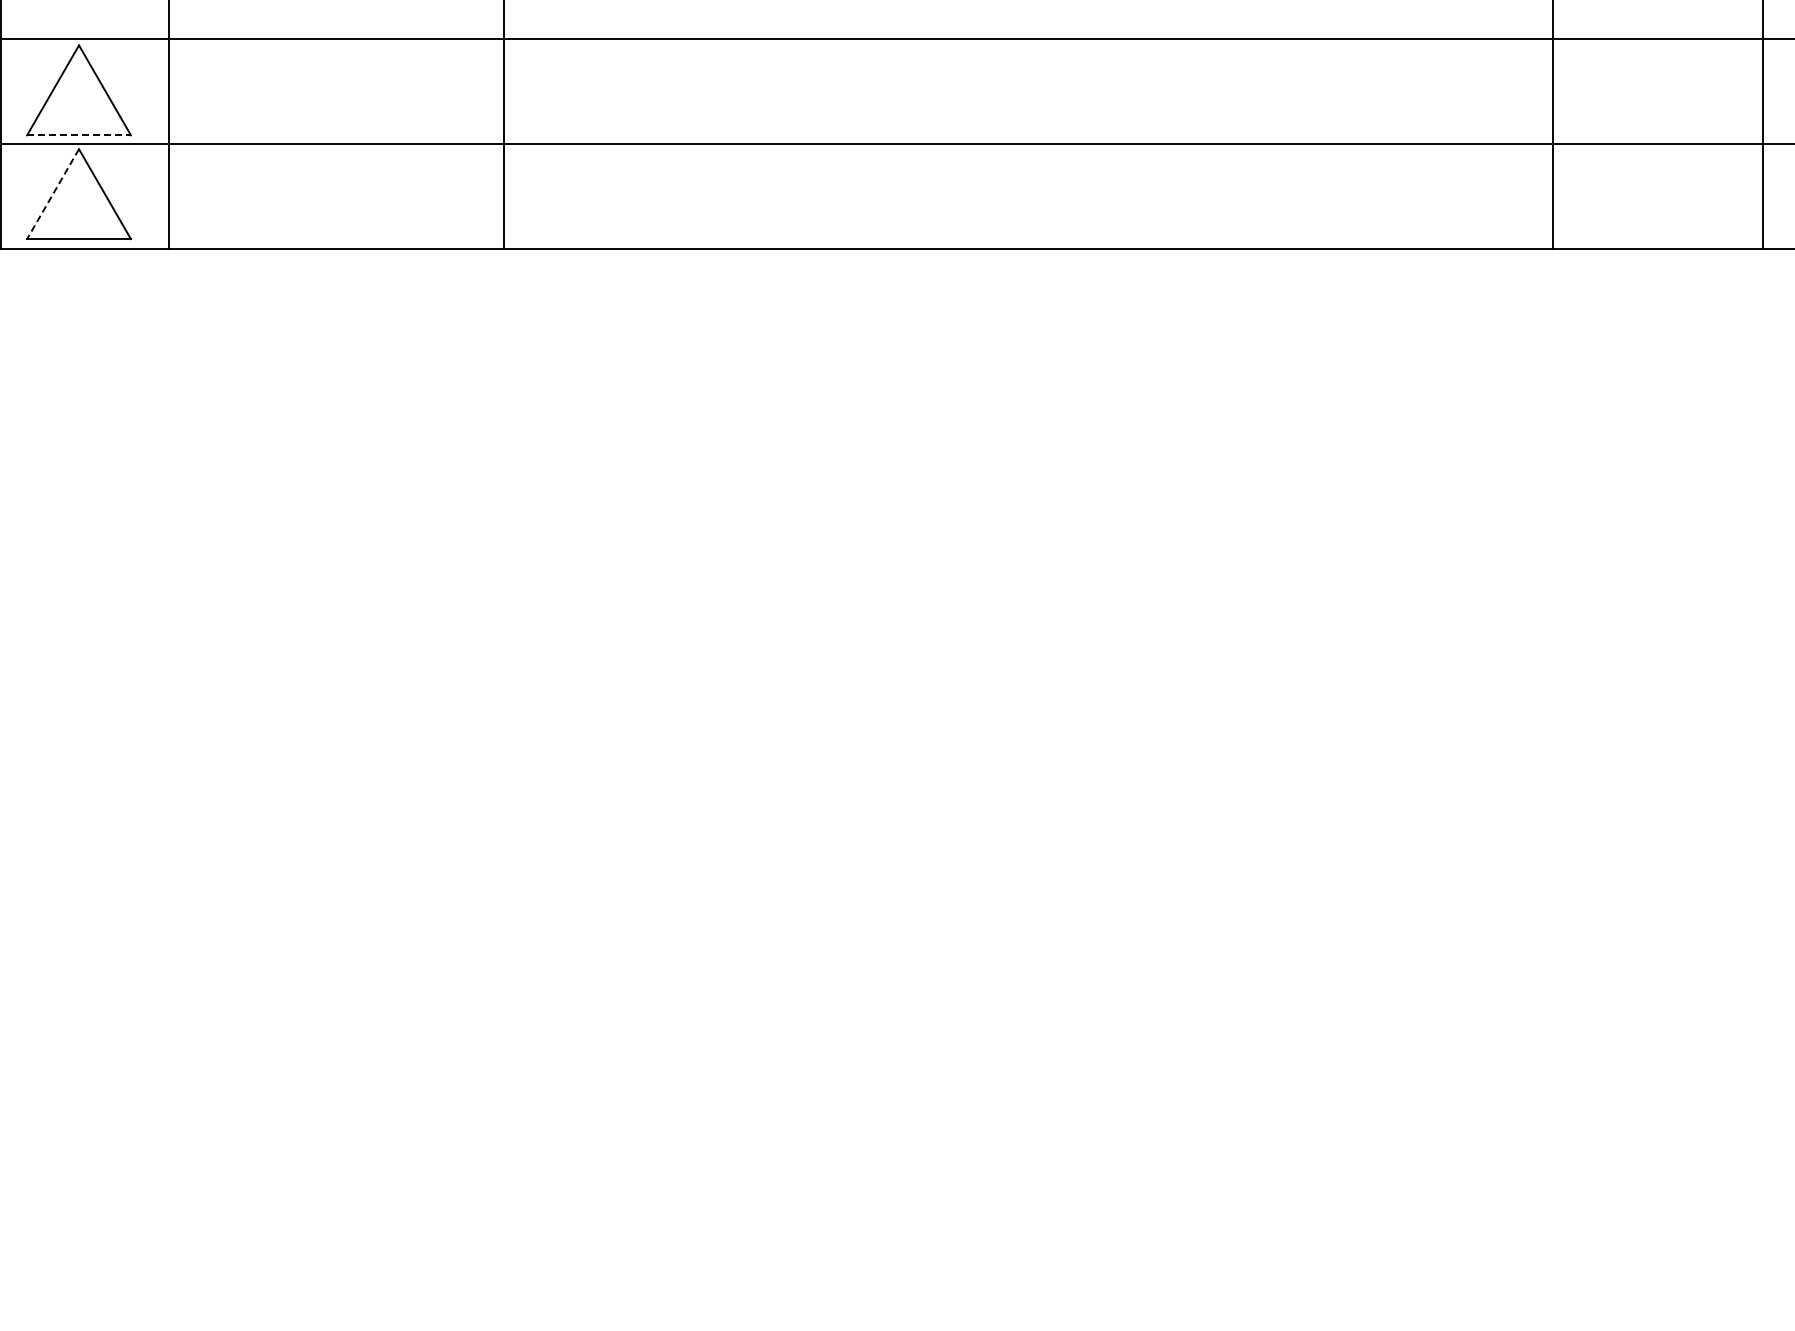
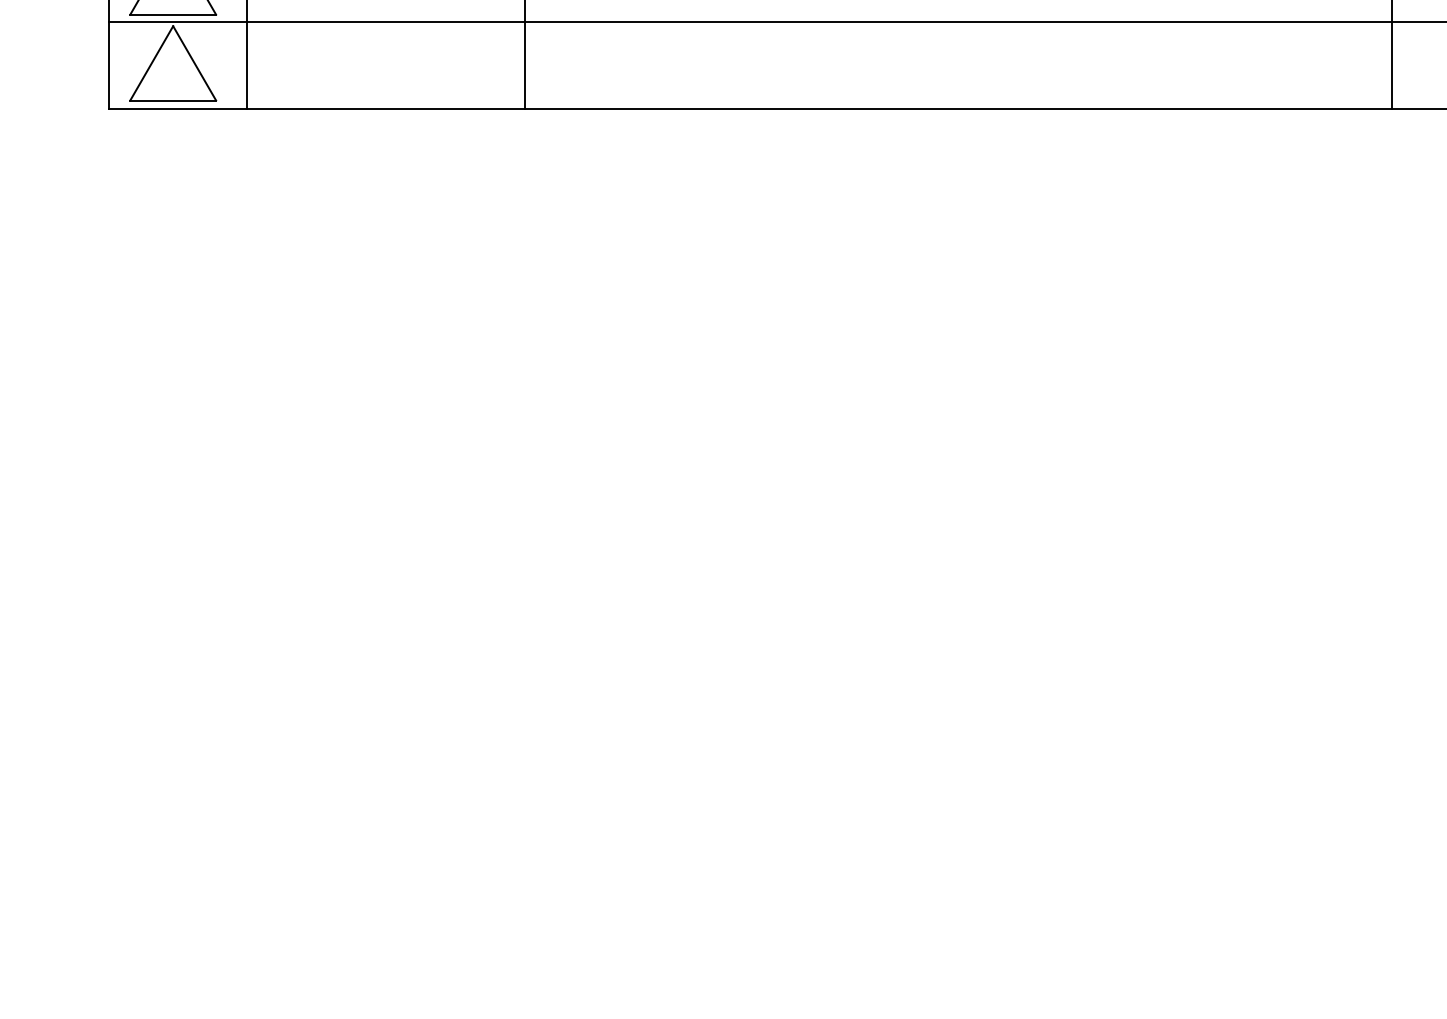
line: (79, 135) -> (173, 14), dashed -> solid
line: (53, 194) -> (152, 63), dashed -> solid

